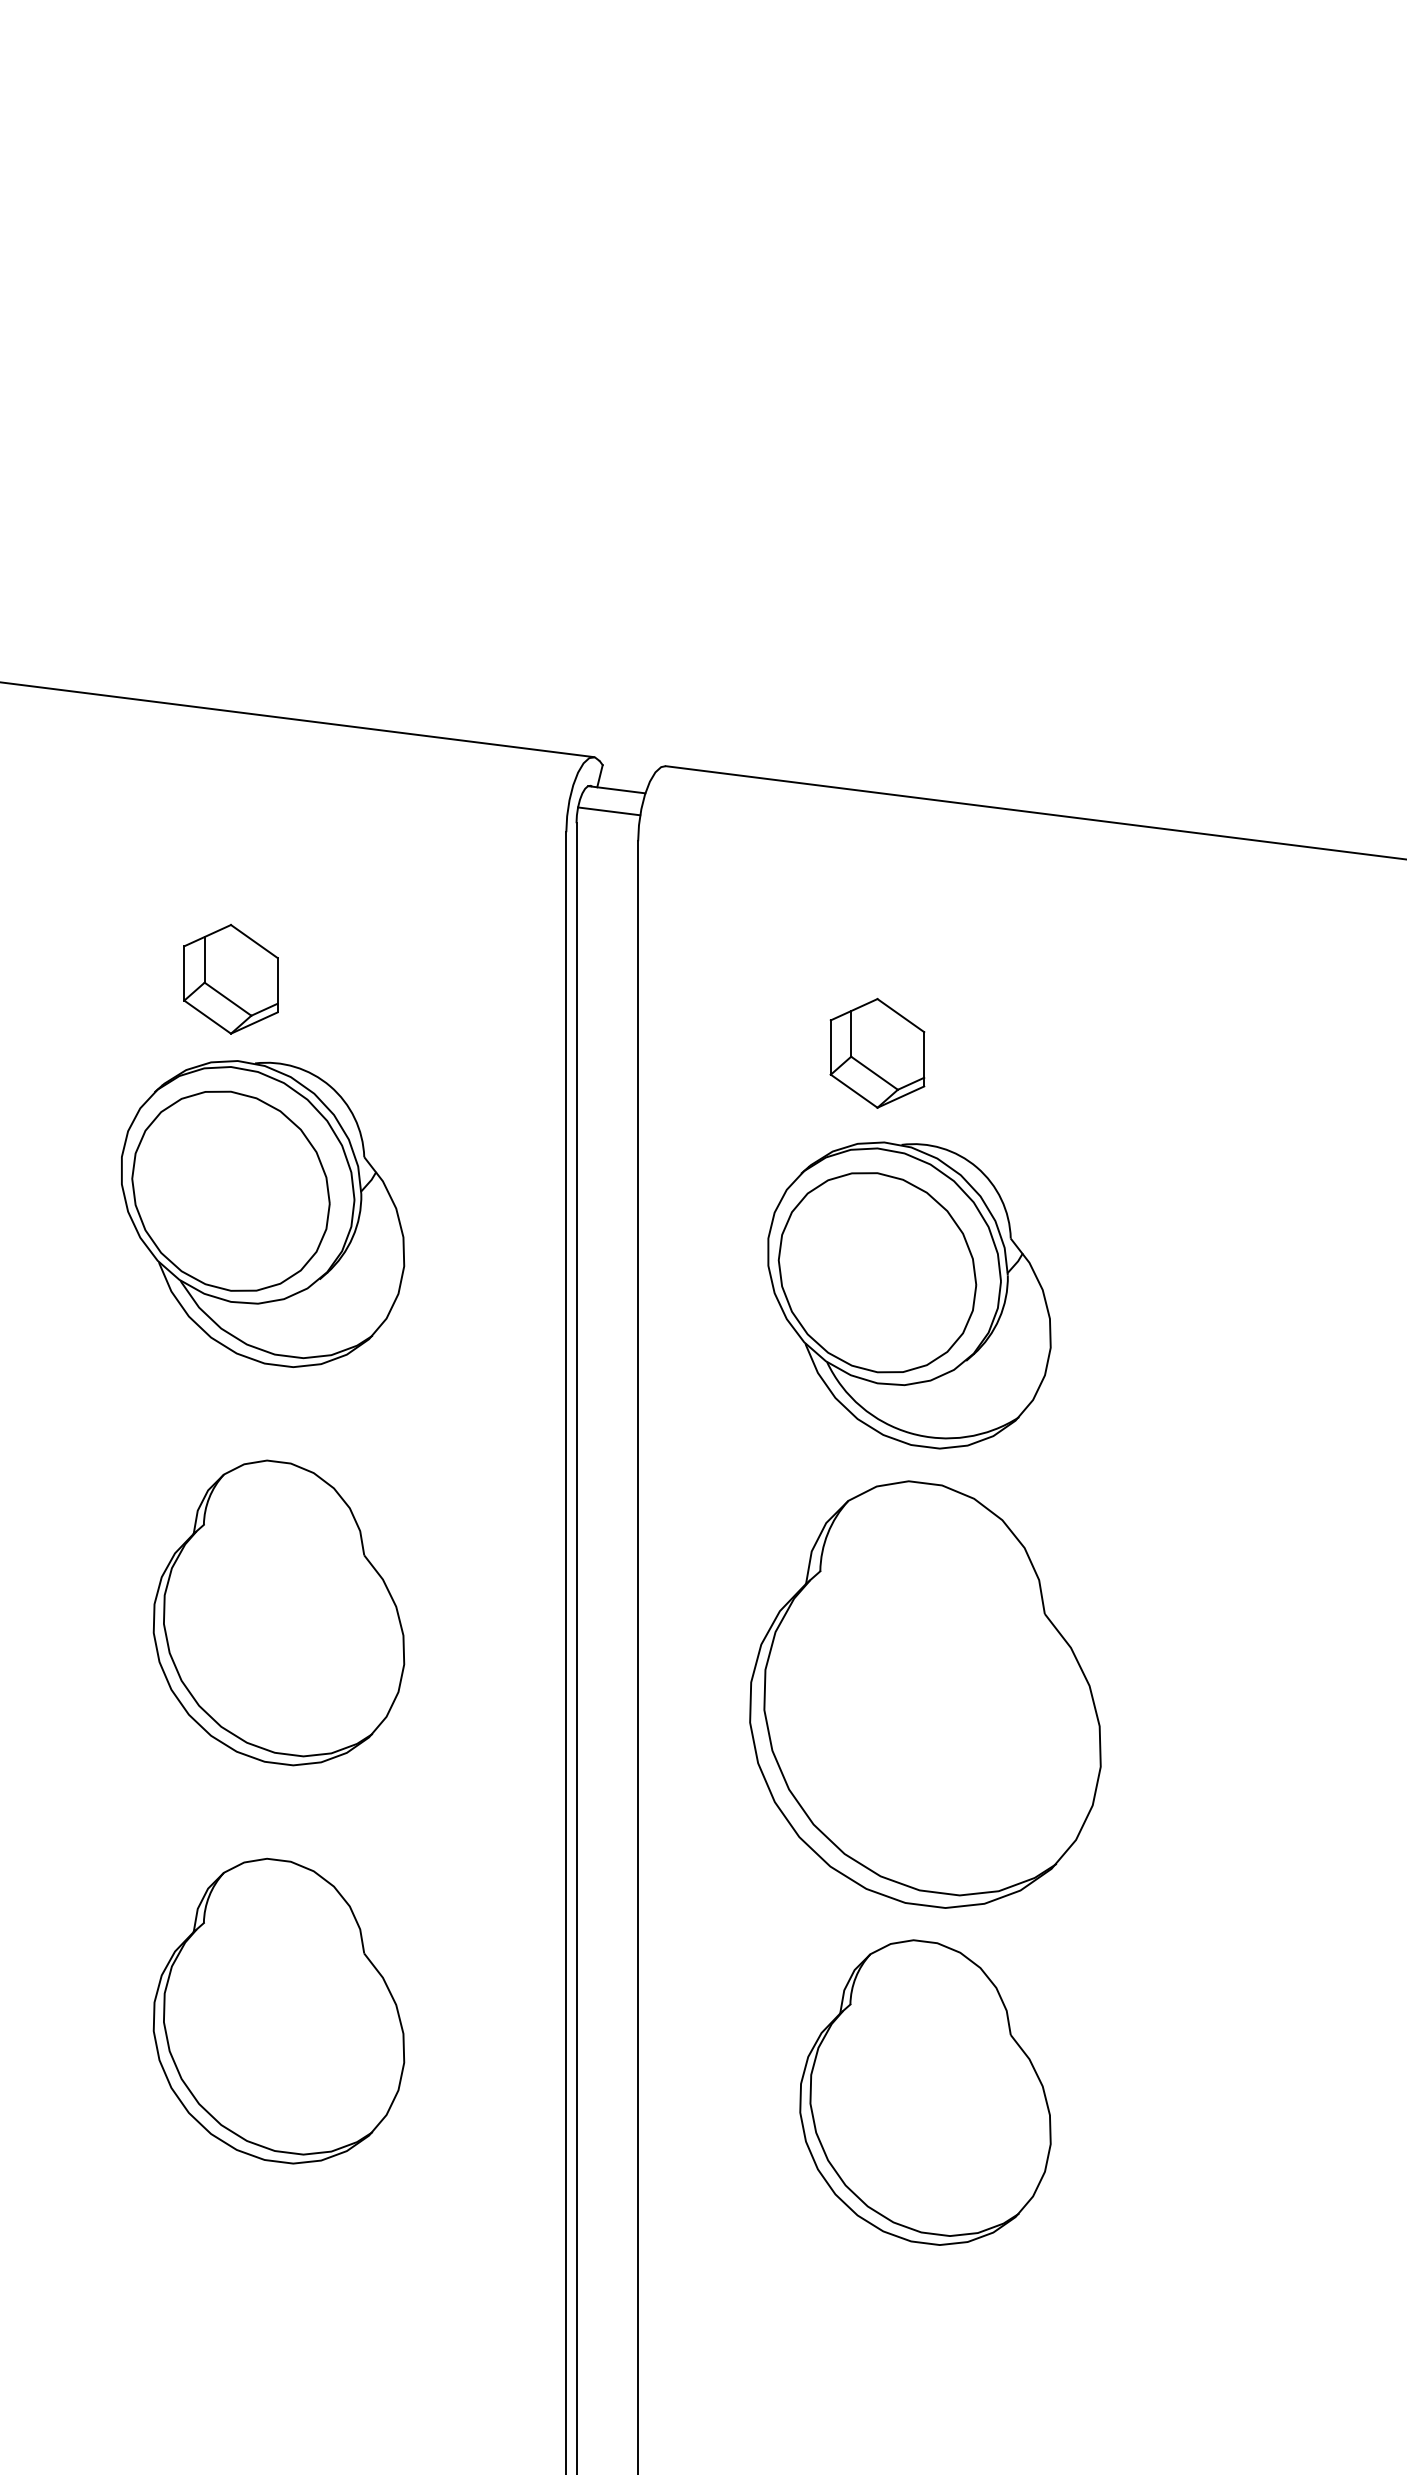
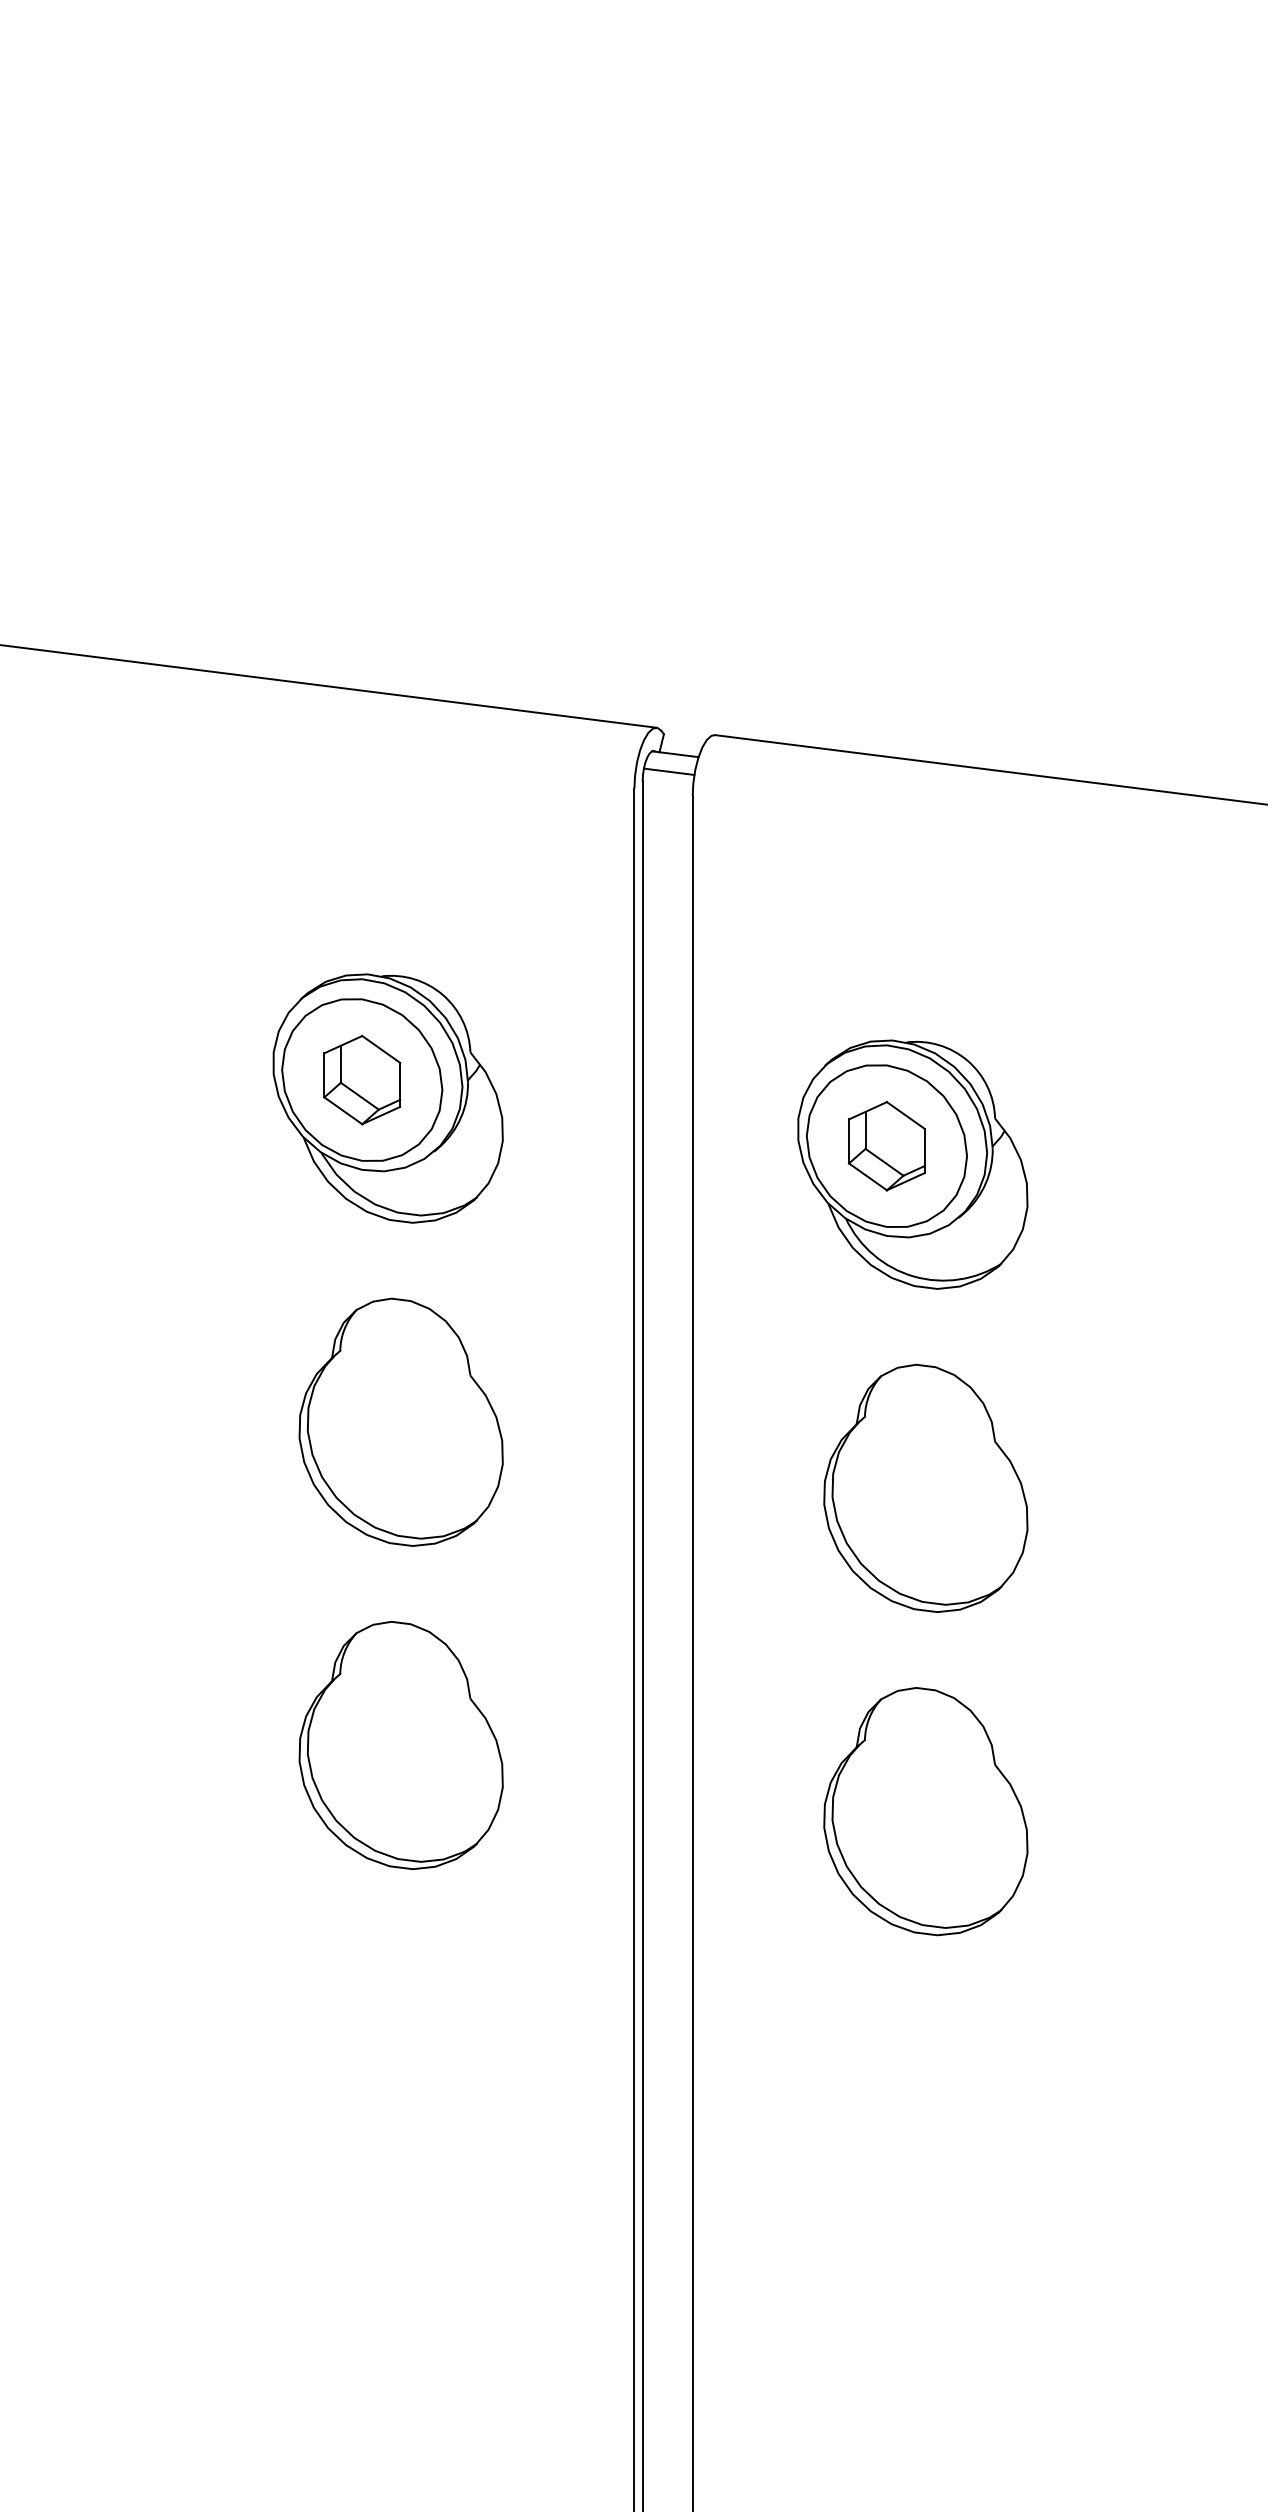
part: (231, 978) -> (362, 1079), moved
part: (876, 1053) -> (886, 1146), moved
part: (925, 1693) -> (925, 1487), size x0.71

